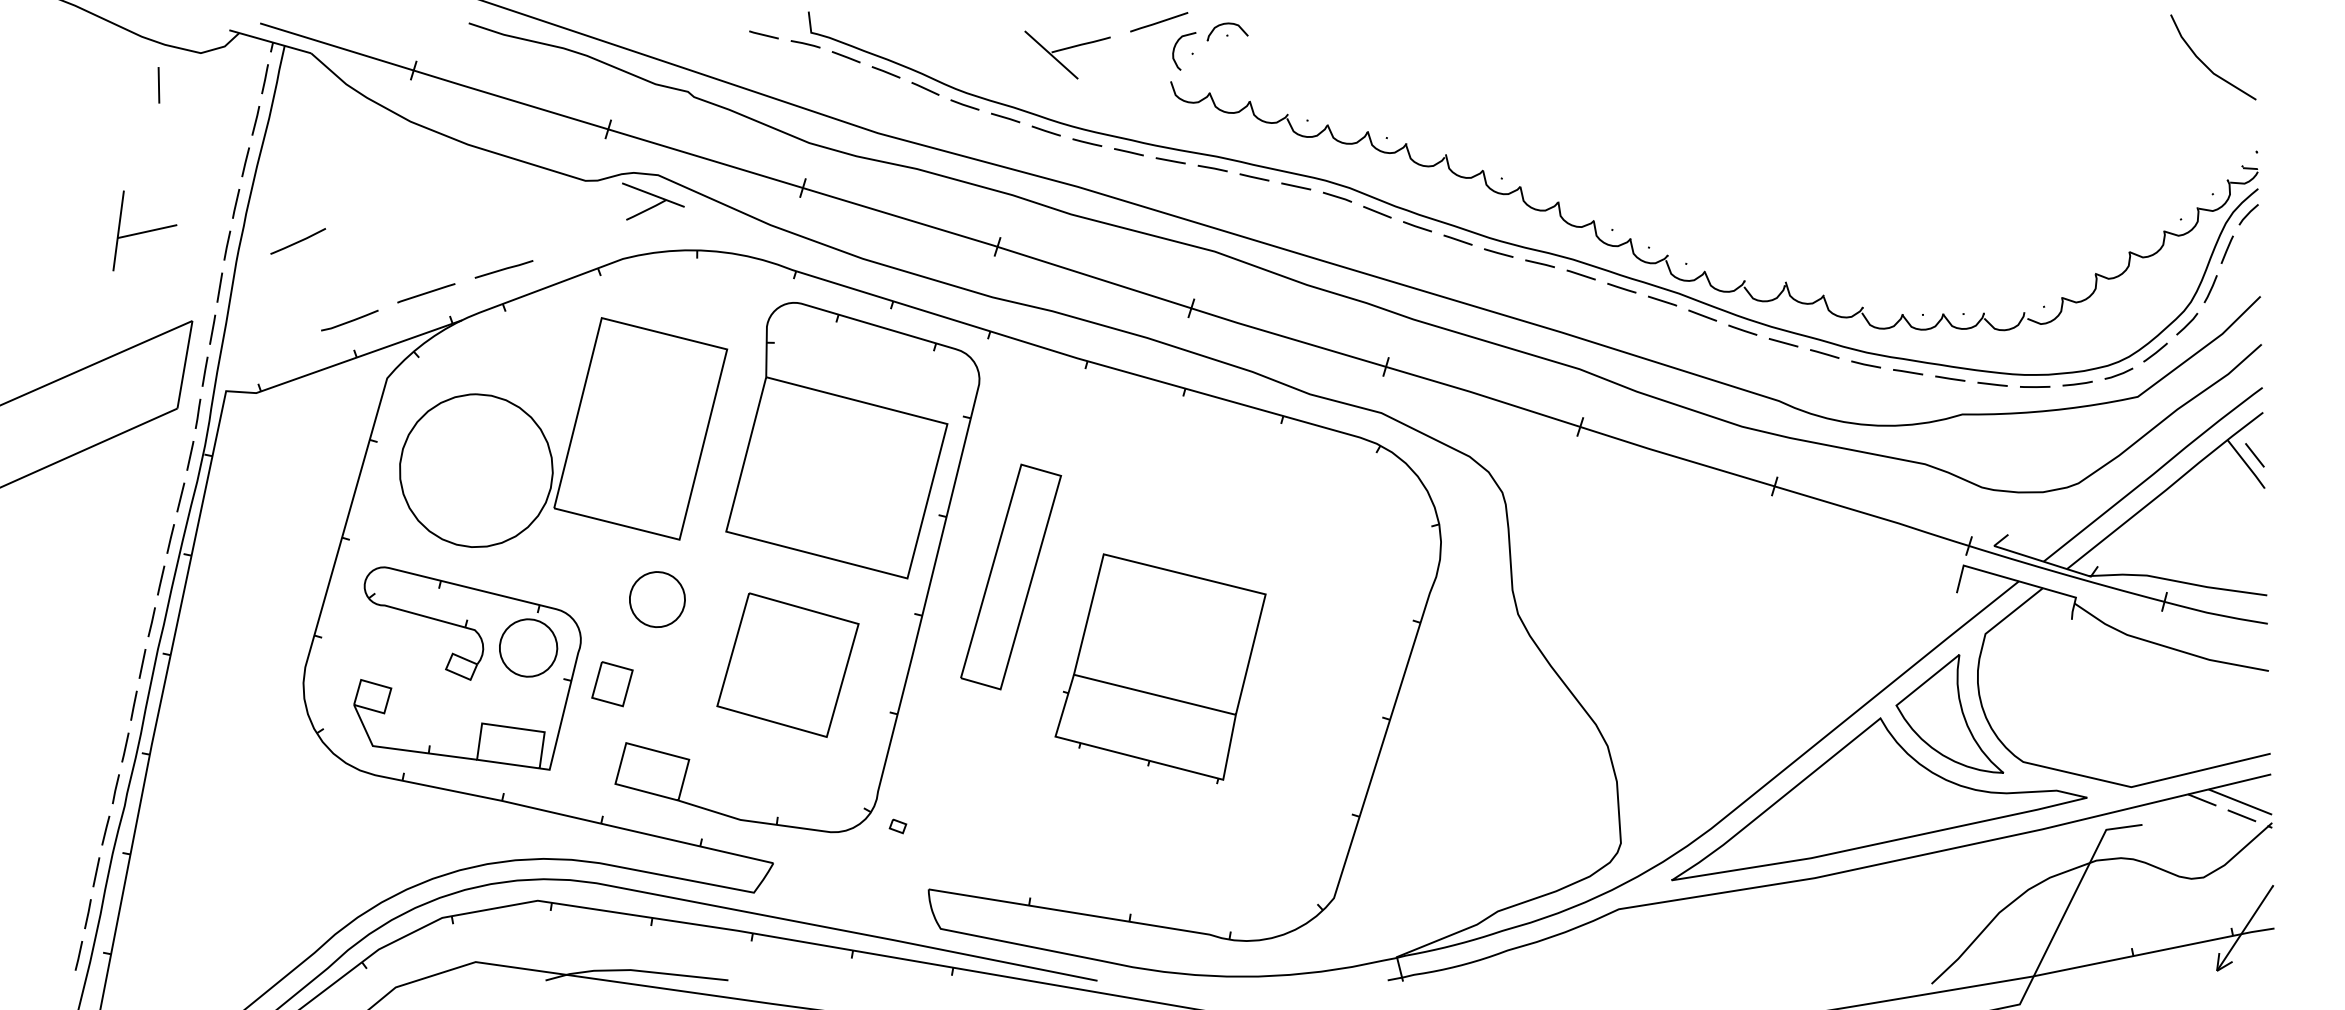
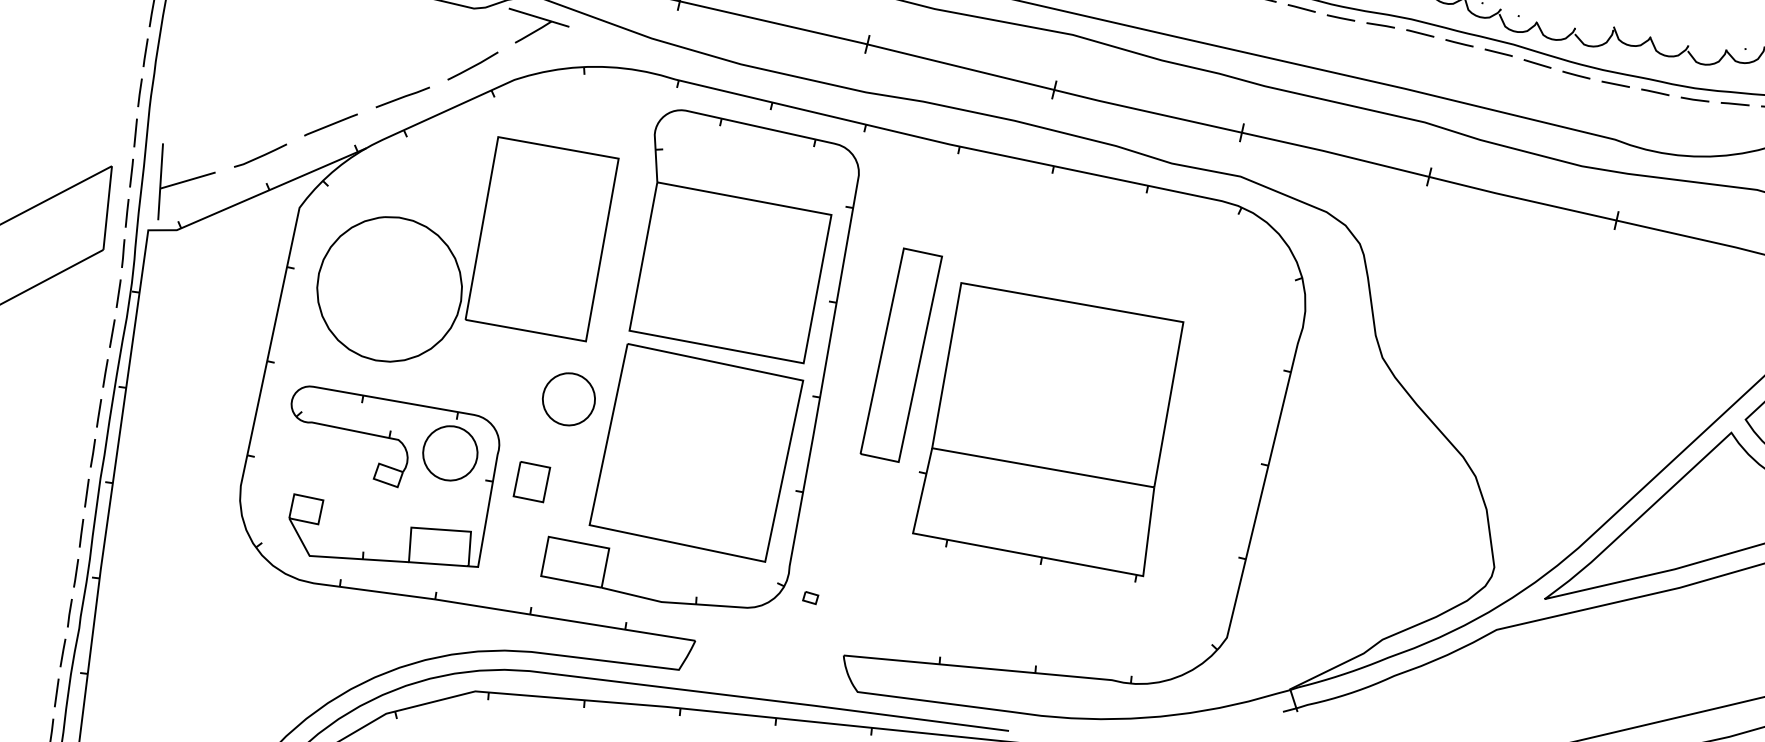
part: (144, 230) -> (185, 179), moved
line: (298, 241) -> (473, 66), moved
part: (787, 664) -> (695, 452), size x1.67
part: (1160, 668) -> (1048, 432), size x1.43

